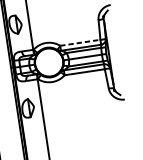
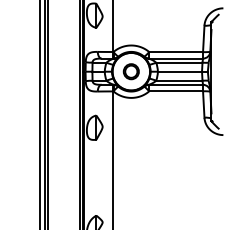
line: (80, 43) -> (176, 52), dashed -> solid
part: (48, 62) -> (130, 71), added

